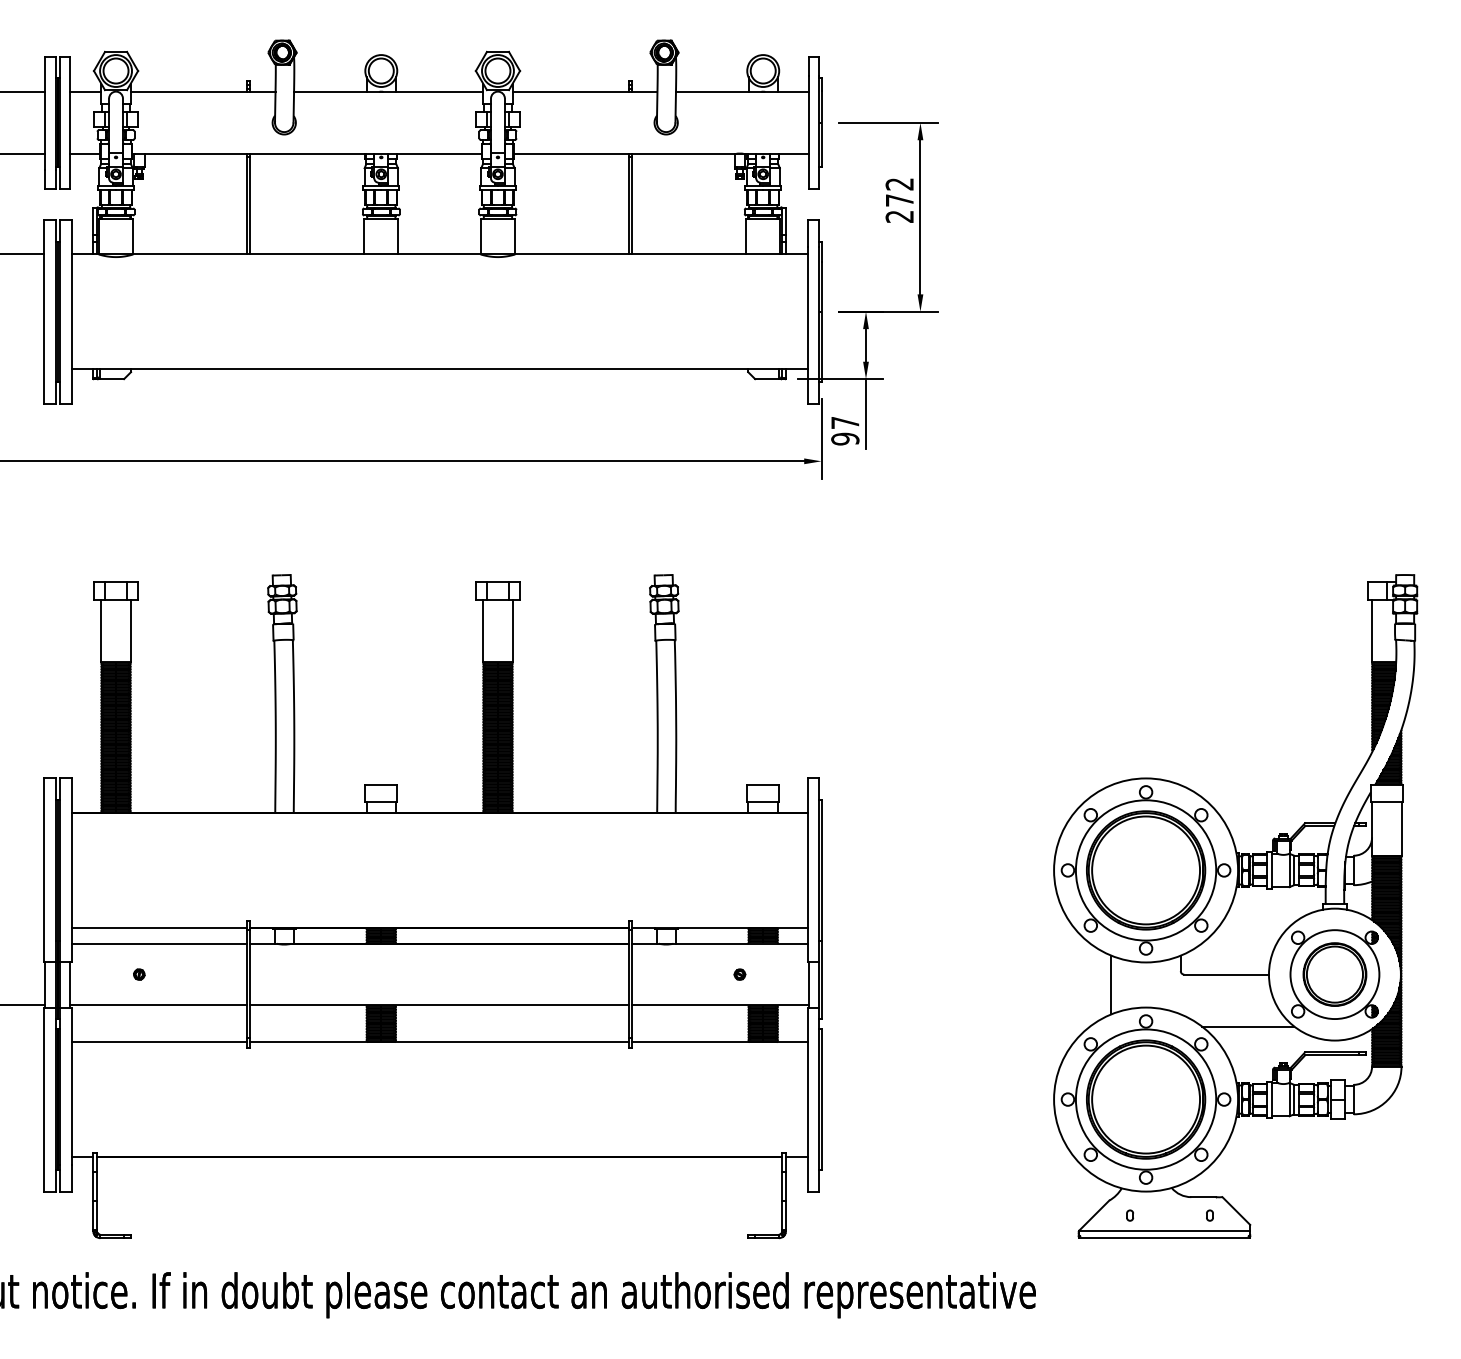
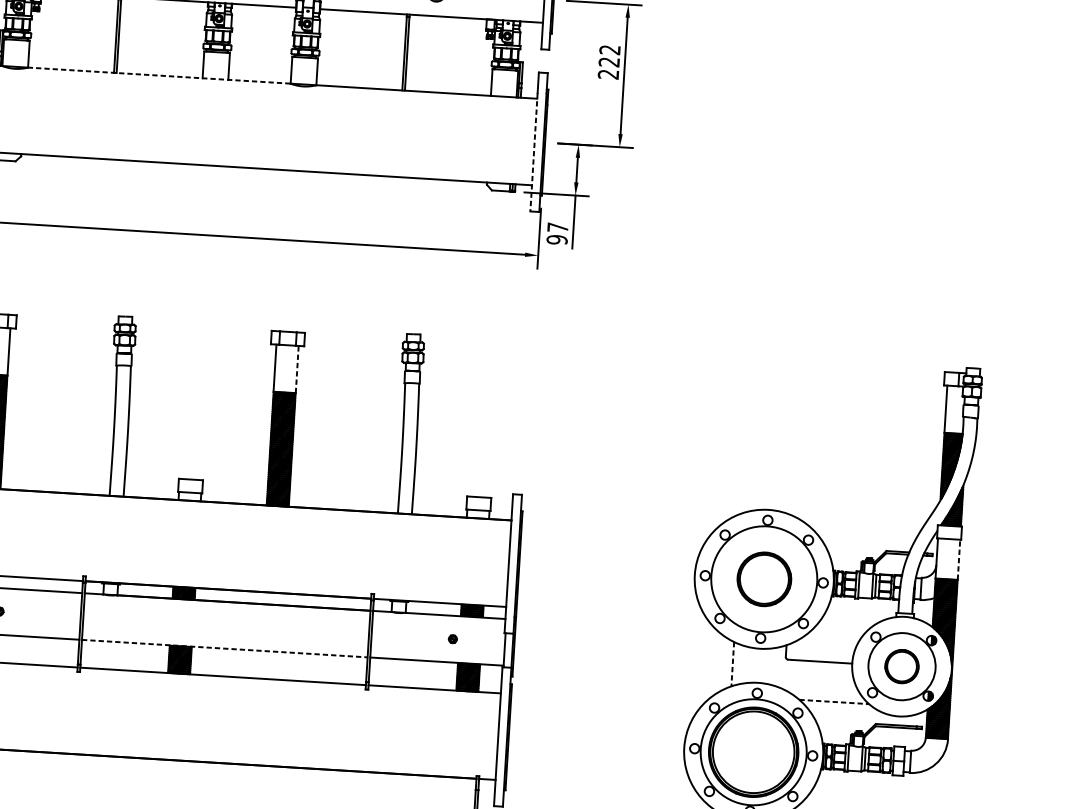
text: (899, 200) -> (609, 62), 272 -> 222
line: (307, 254) -> (159, 75), solid -> dashed
line: (807, 325) -> (533, 152), solid -> dashed
line: (512, 630) -> (297, 368), solid -> dashed
line: (1401, 828) -> (959, 559), solid -> dashed
part: (1146, 870) -> (764, 579), size x0.6
part: (1334, 974) -> (901, 666), size x0.7
line: (1111, 985) -> (732, 664), solid -> dashed
line: (440, 1005) -> (225, 648), solid -> dashed
line: (1248, 1026) -> (834, 701), solid -> dashed

